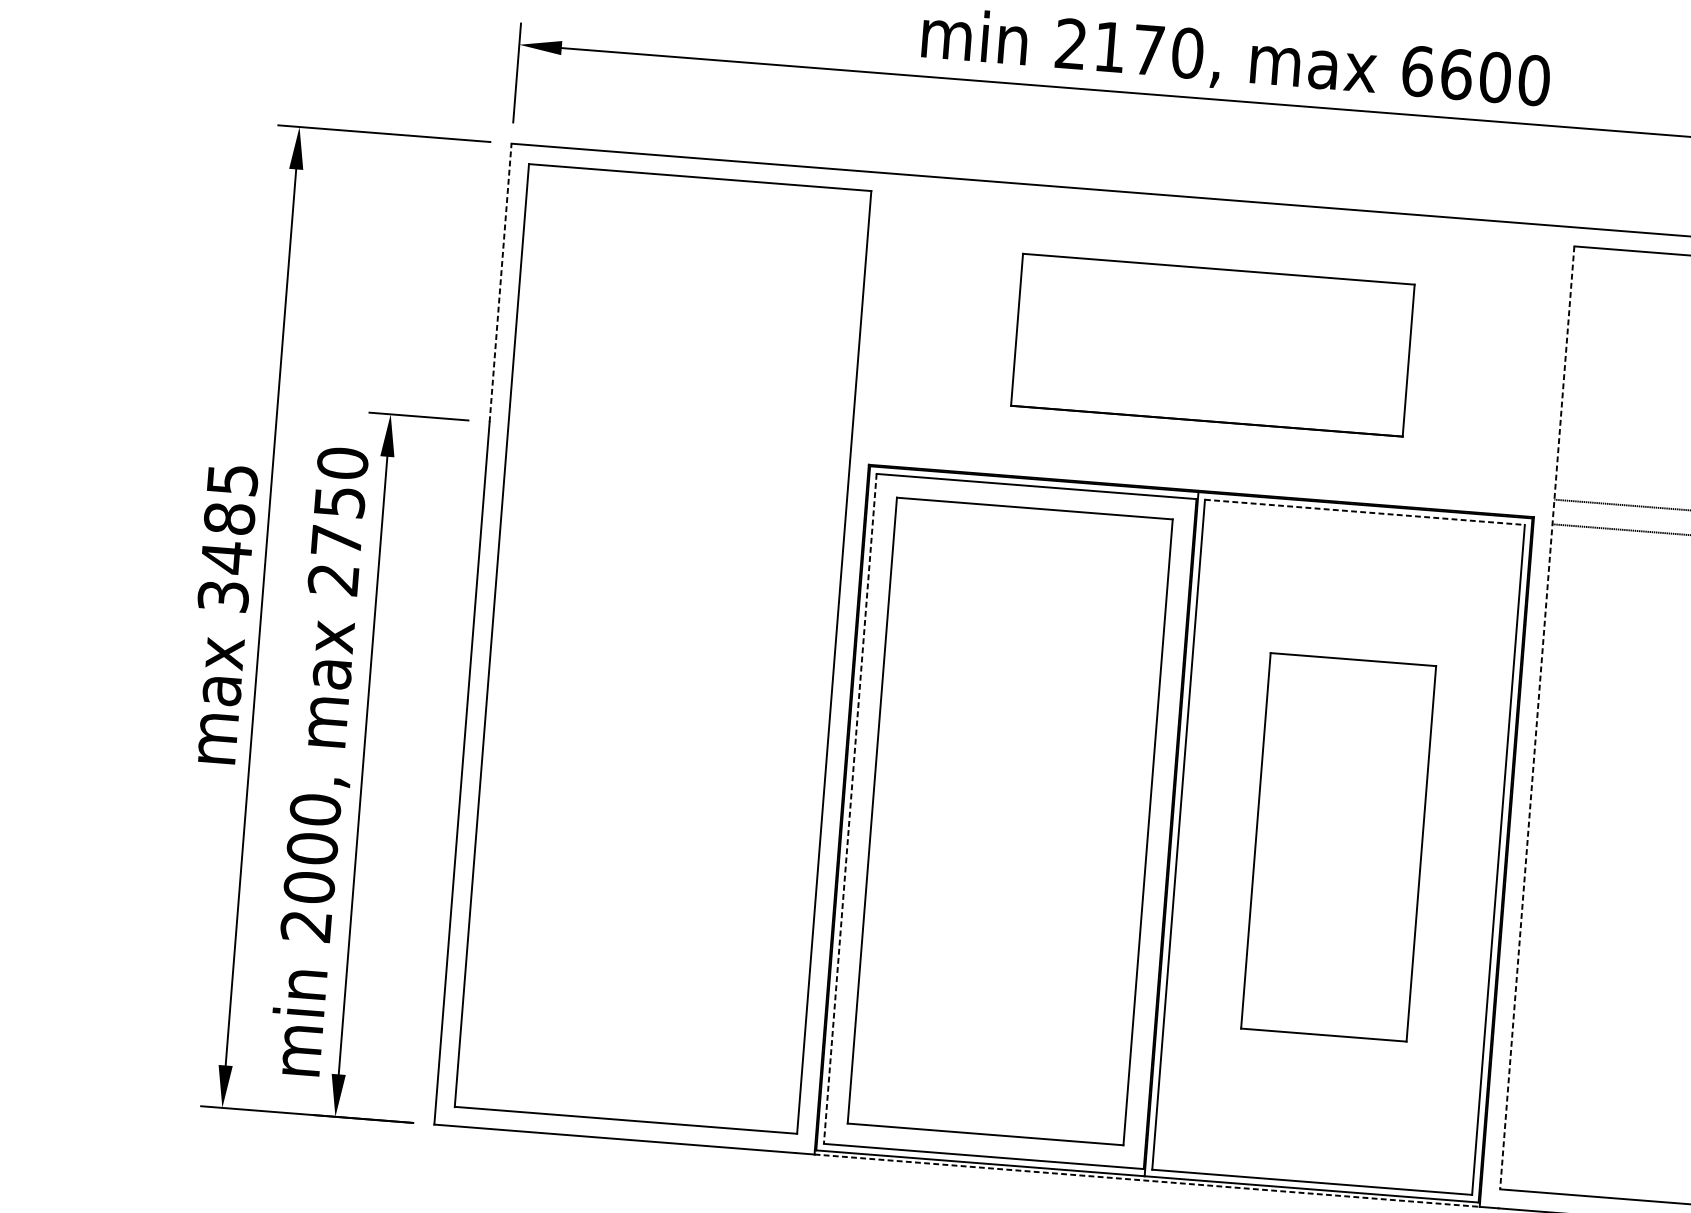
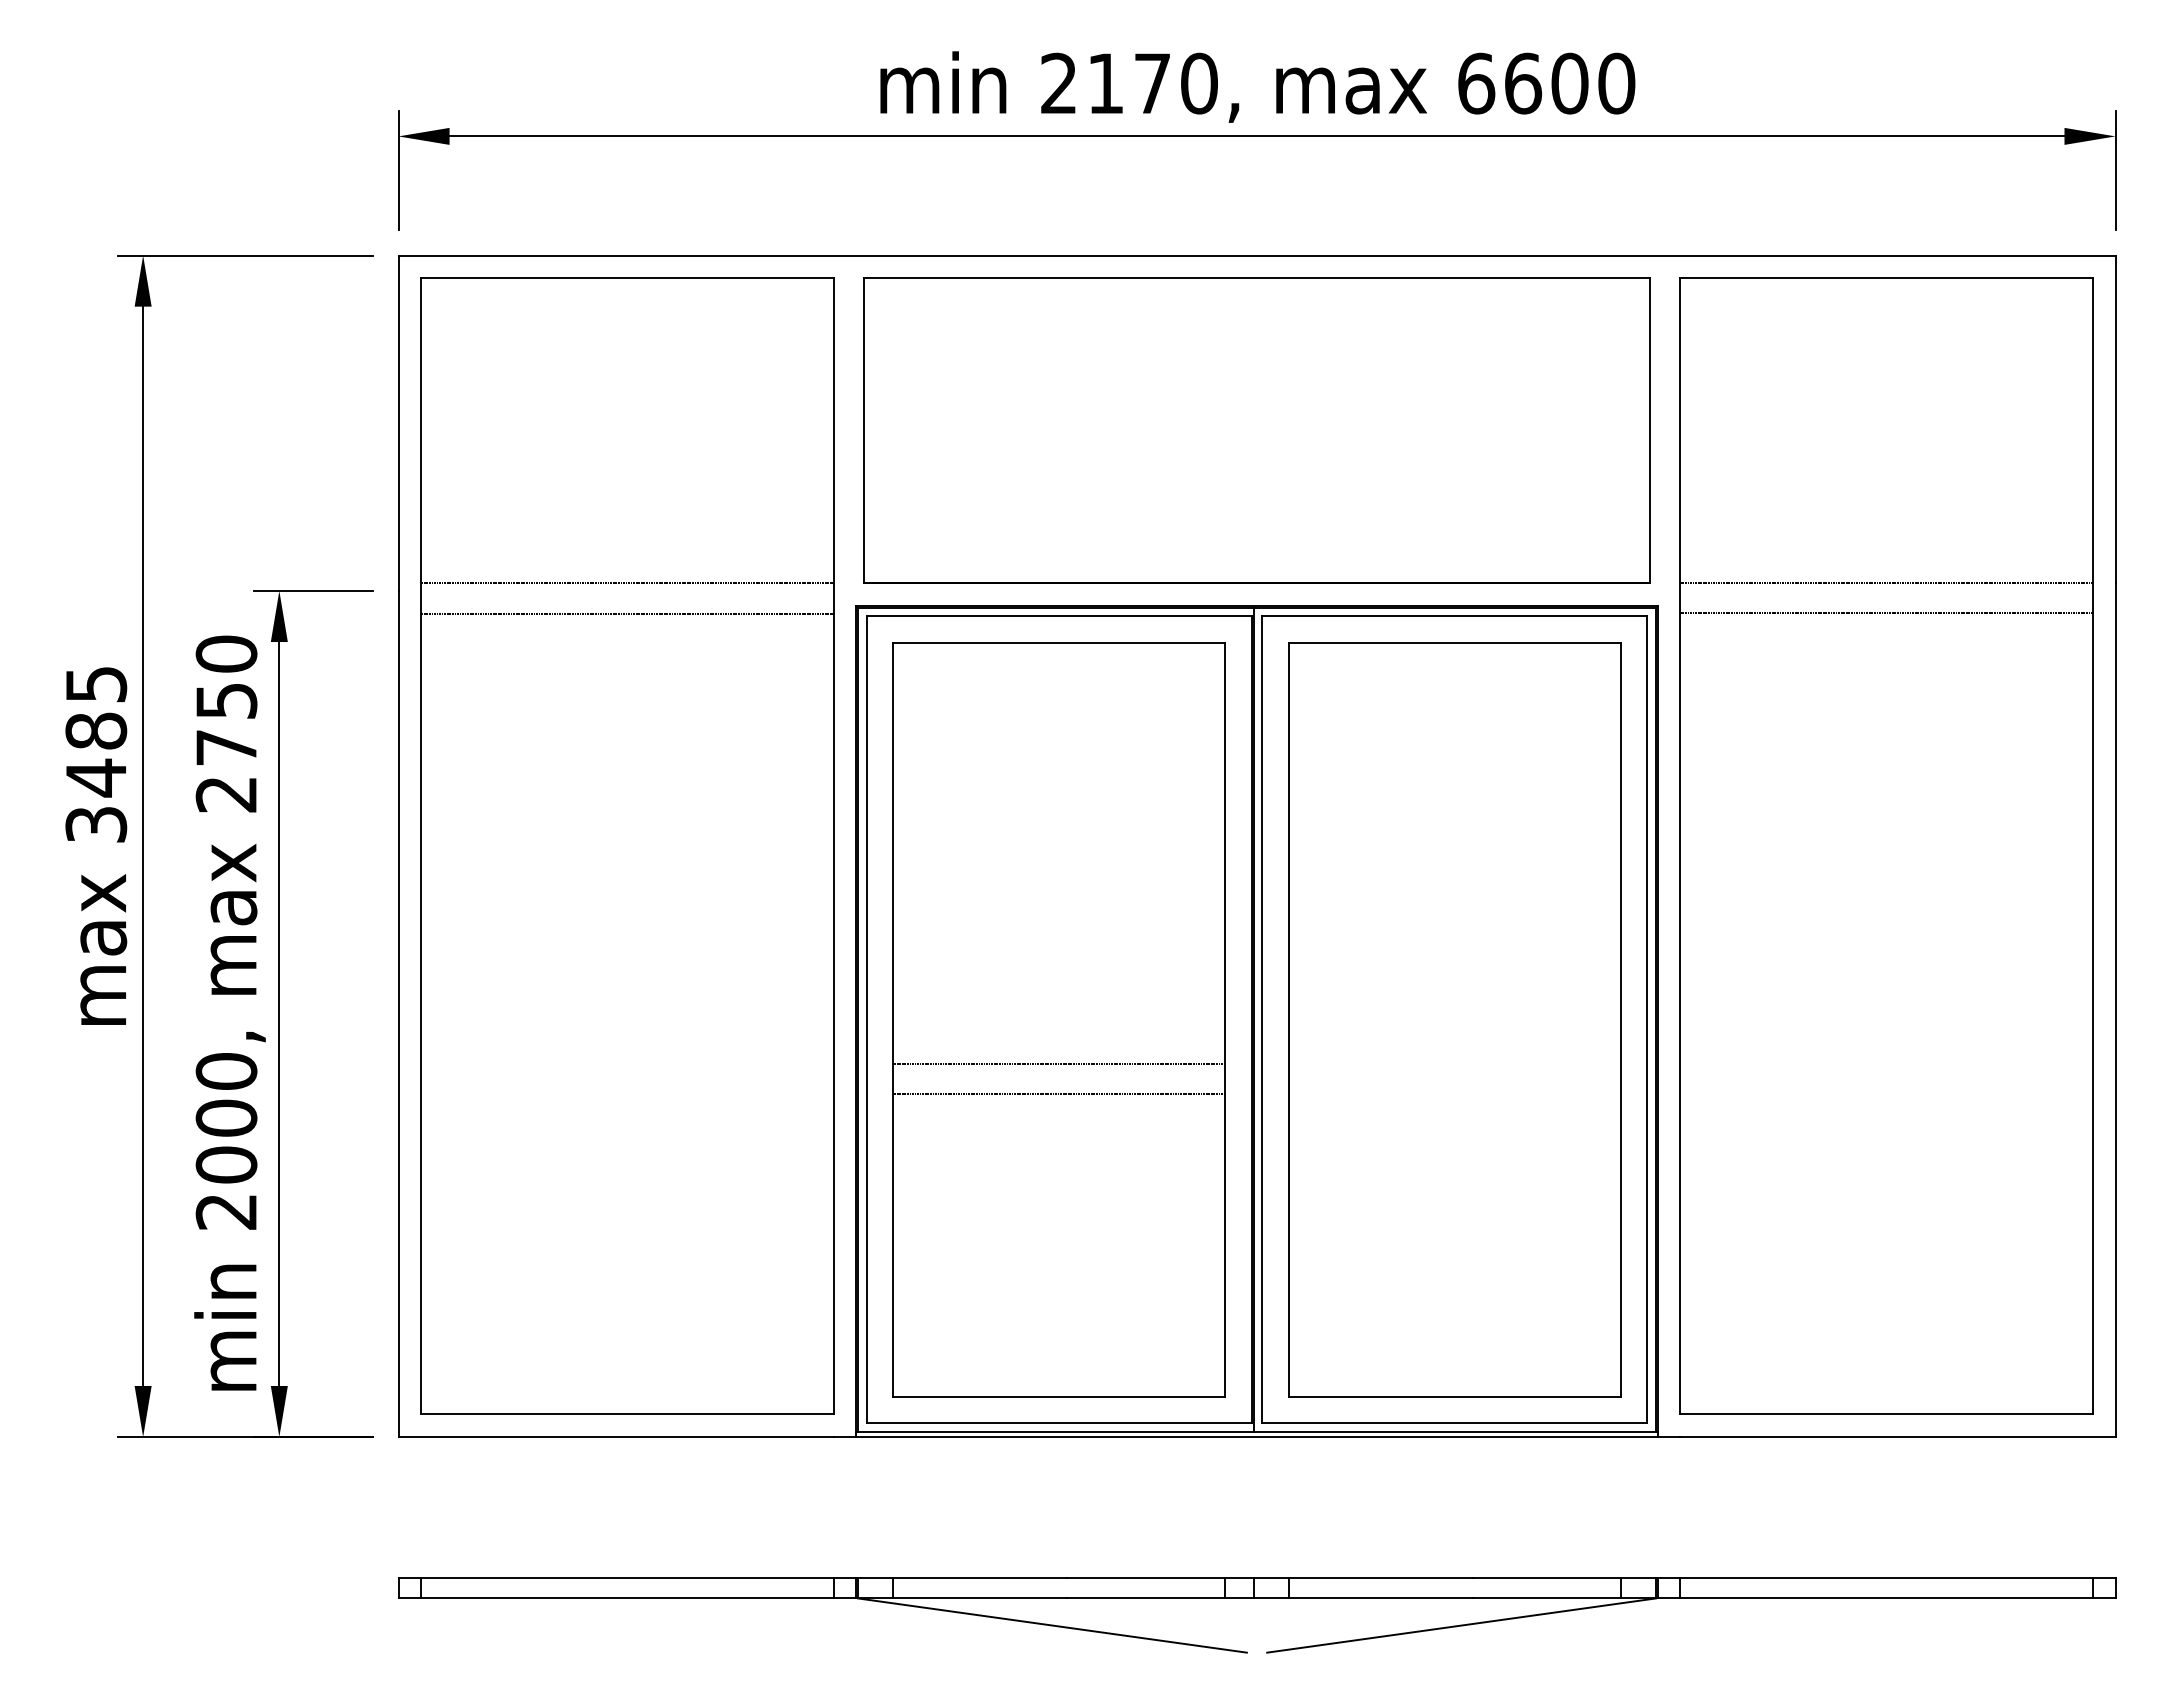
line: (500, 283) -> (398, 423), dashed -> solid
part: (1212, 344) -> (1256, 430), size x1.67
line: (680, 430) -> (627, 583), added
line: (678, 455) -> (627, 613), added
line: (1364, 512) -> (1454, 616), dashed -> solid
line: (1537, 718) -> (1680, 846), dashed -> solid
line: (850, 809) -> (866, 1020), dashed -> solid
part: (1338, 846) -> (1454, 1019), size x1.67
line: (1007, 858) -> (1059, 1064), added
line: (1005, 882) -> (1059, 1093), added
line: (1147, 1181) -> (1257, 1437), dashed -> solid

